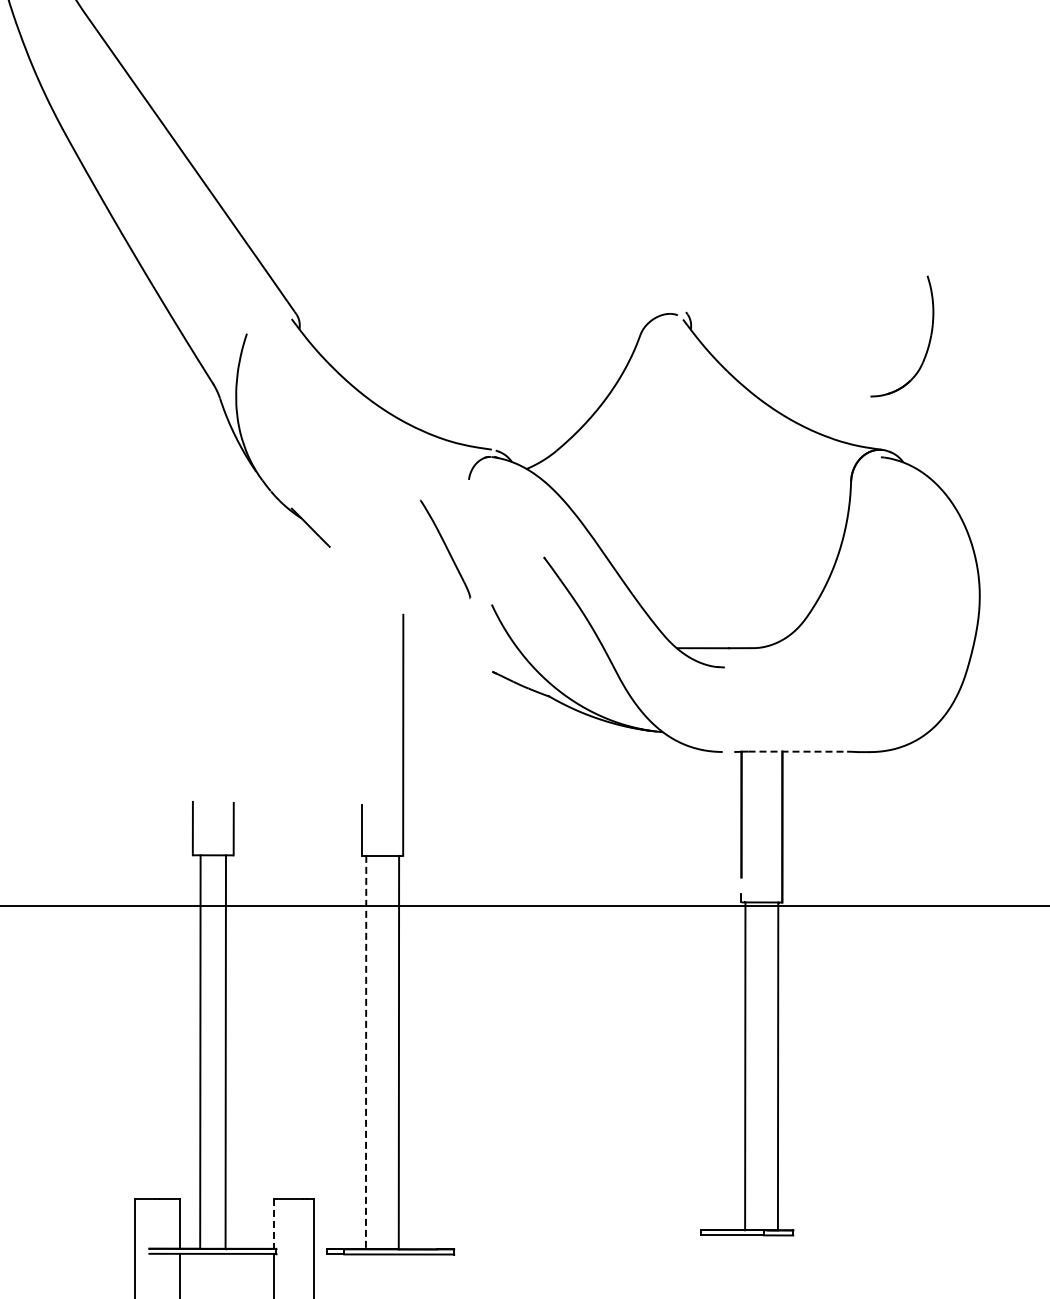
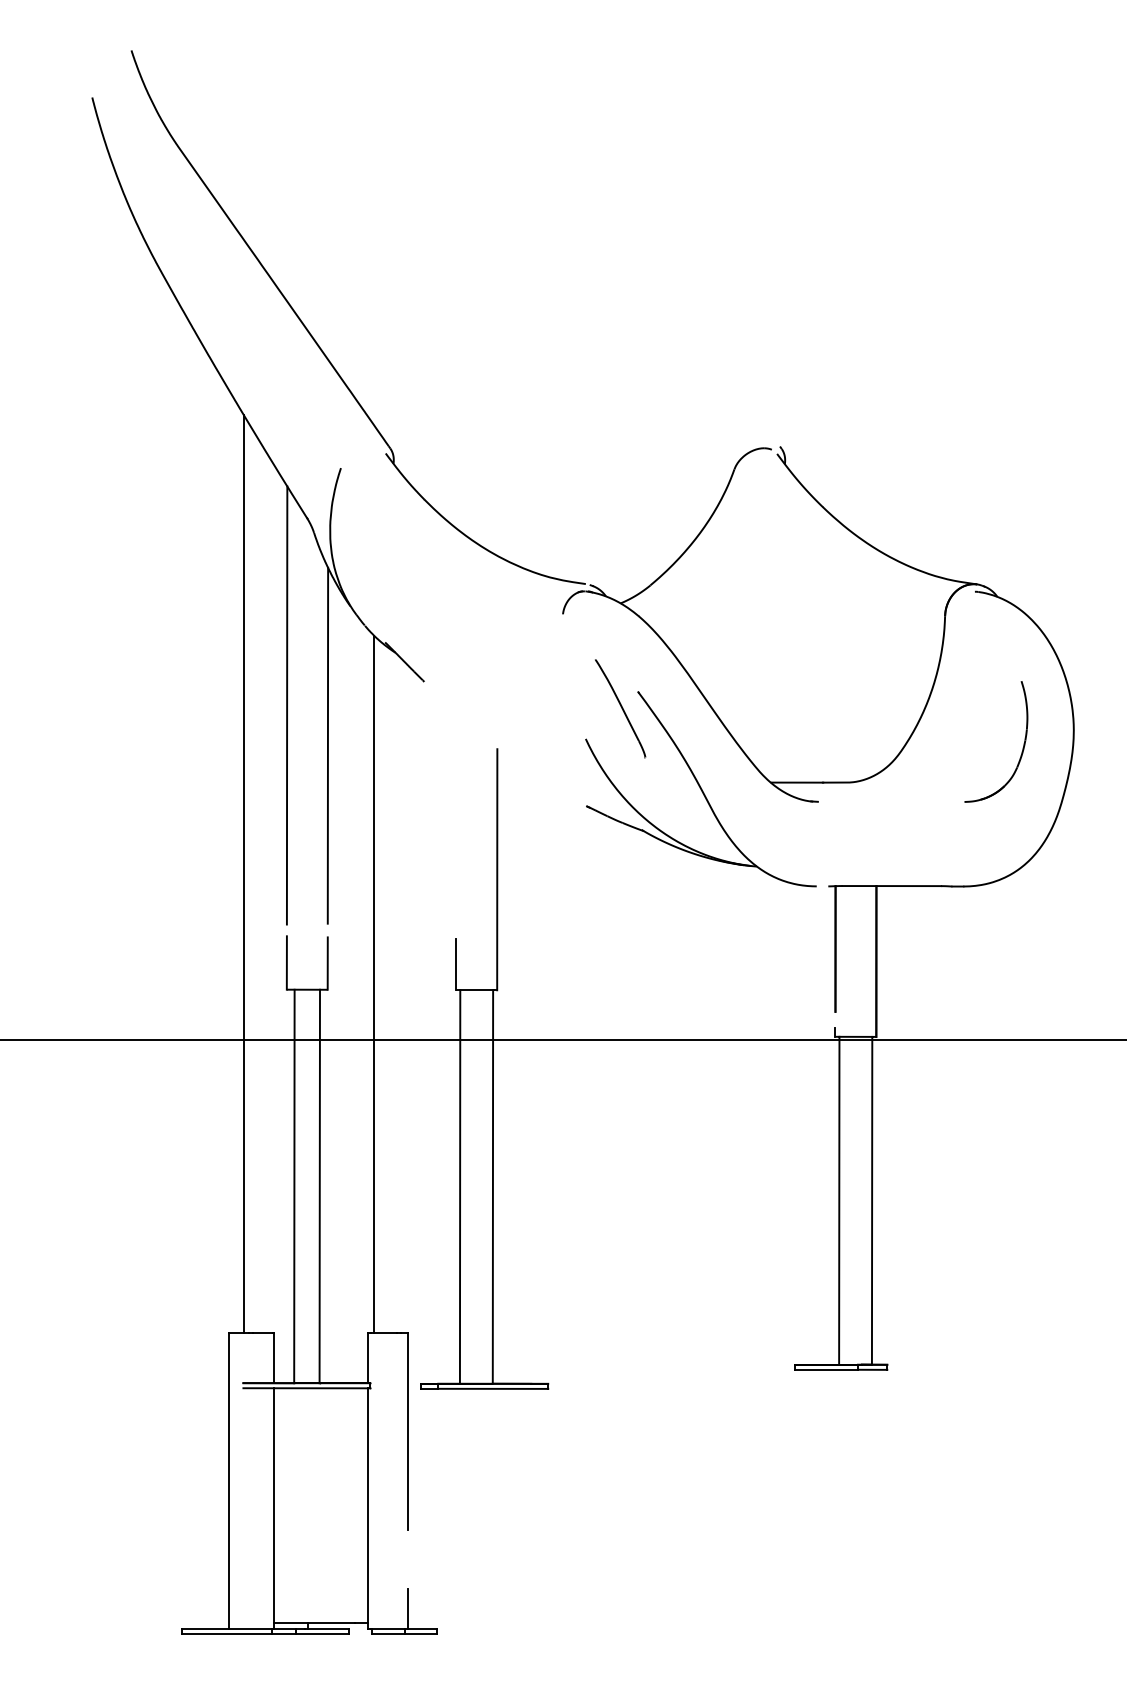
part: (928, 342) -> (1022, 747), moved
part: (445, 549) -> (620, 708), moved
line: (192, 571) -> (286, 705), added
line: (233, 611) -> (327, 745), added
line: (149, 740) -> (243, 874), added
line: (798, 752) -> (892, 886), dashed -> solid
line: (280, 850) -> (374, 984), added
line: (366, 1053) -> (460, 1187), dashed -> solid
line: (274, 1224) -> (368, 1358), dashed -> solid

